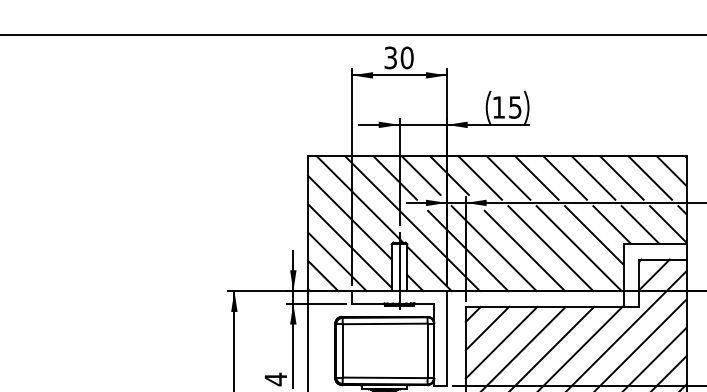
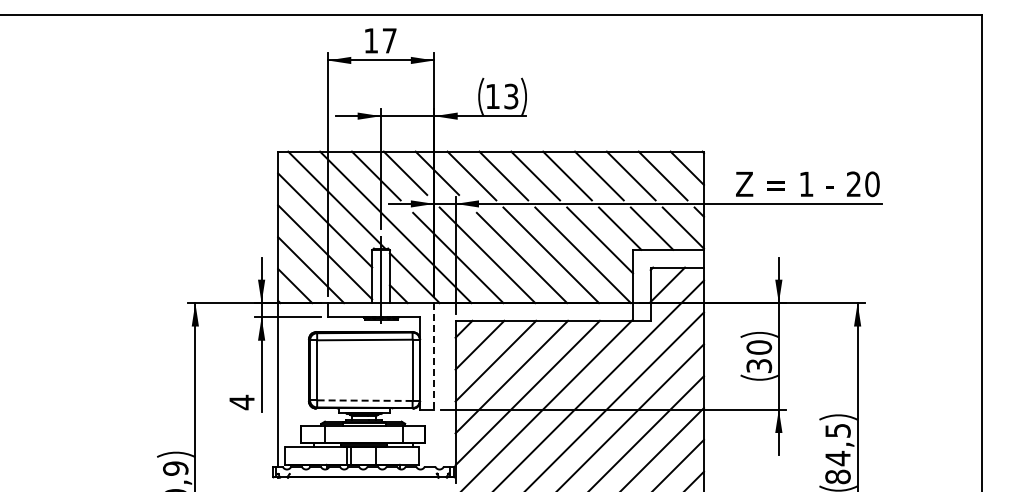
text: (399, 57) -> (380, 40), 30 -> 17
text: (515, 106) -> (511, 95), 15 -> 13
line: (447, 338) -> (434, 356), solid -> dashed
line: (384, 377) -> (364, 400), solid -> dashed

